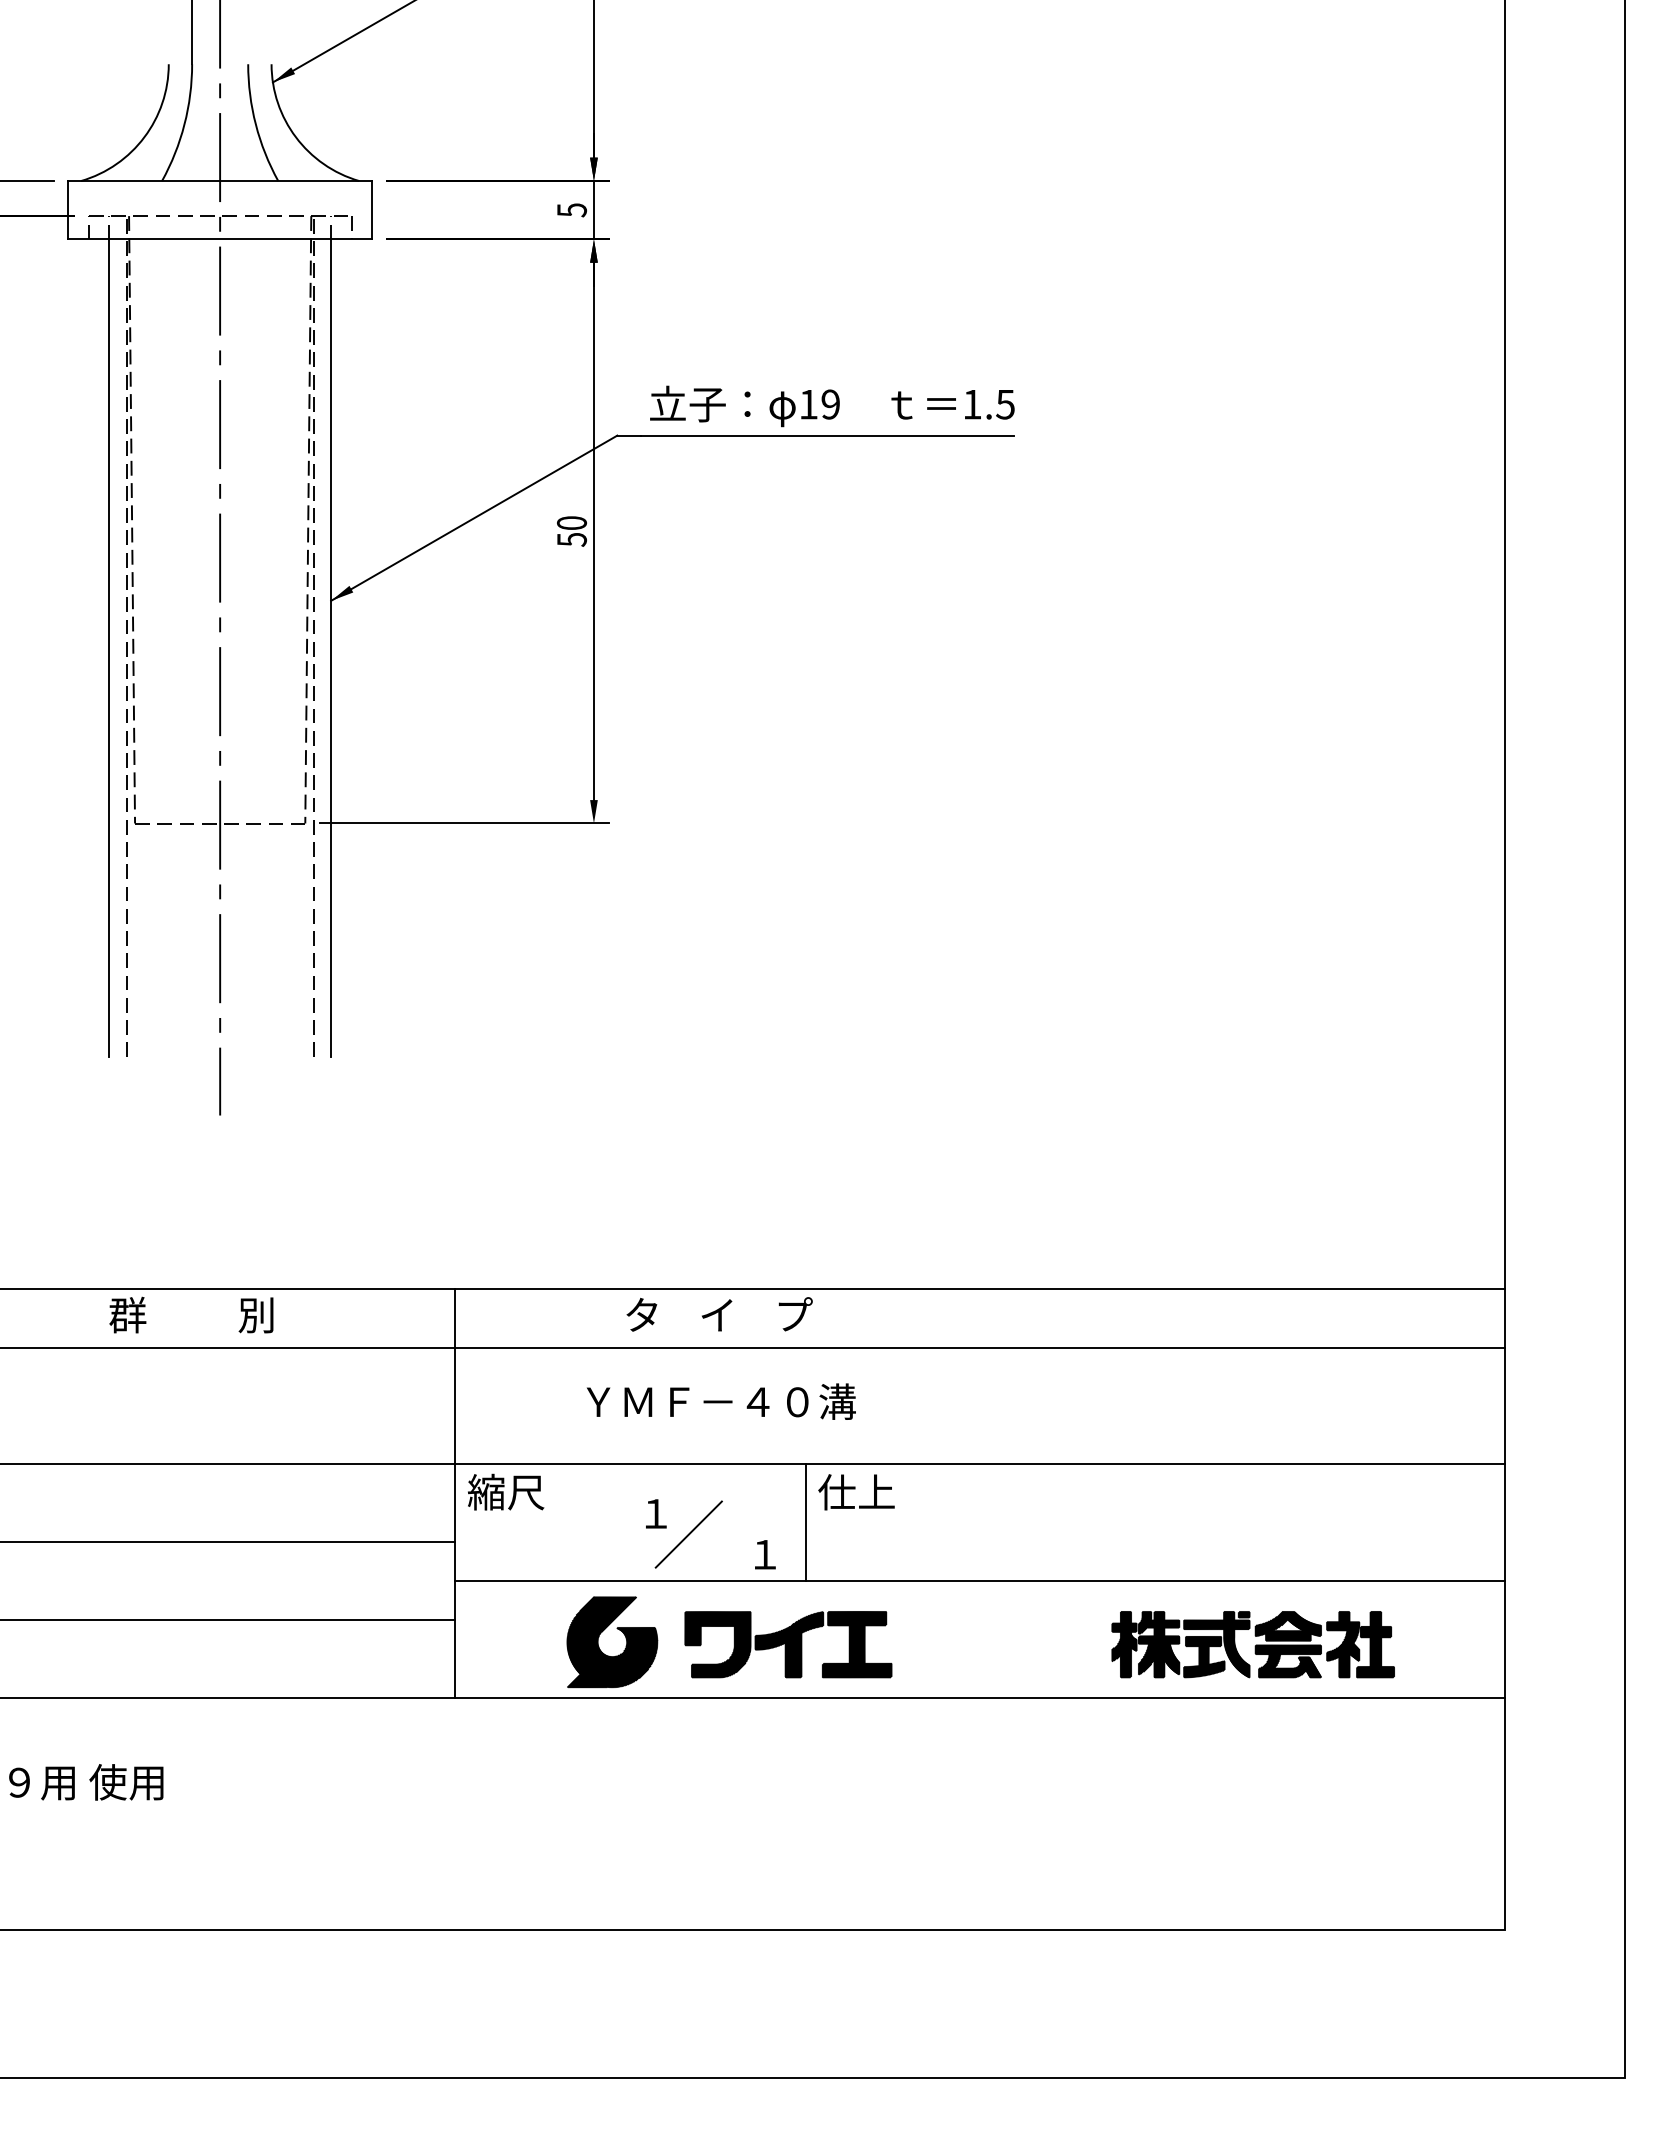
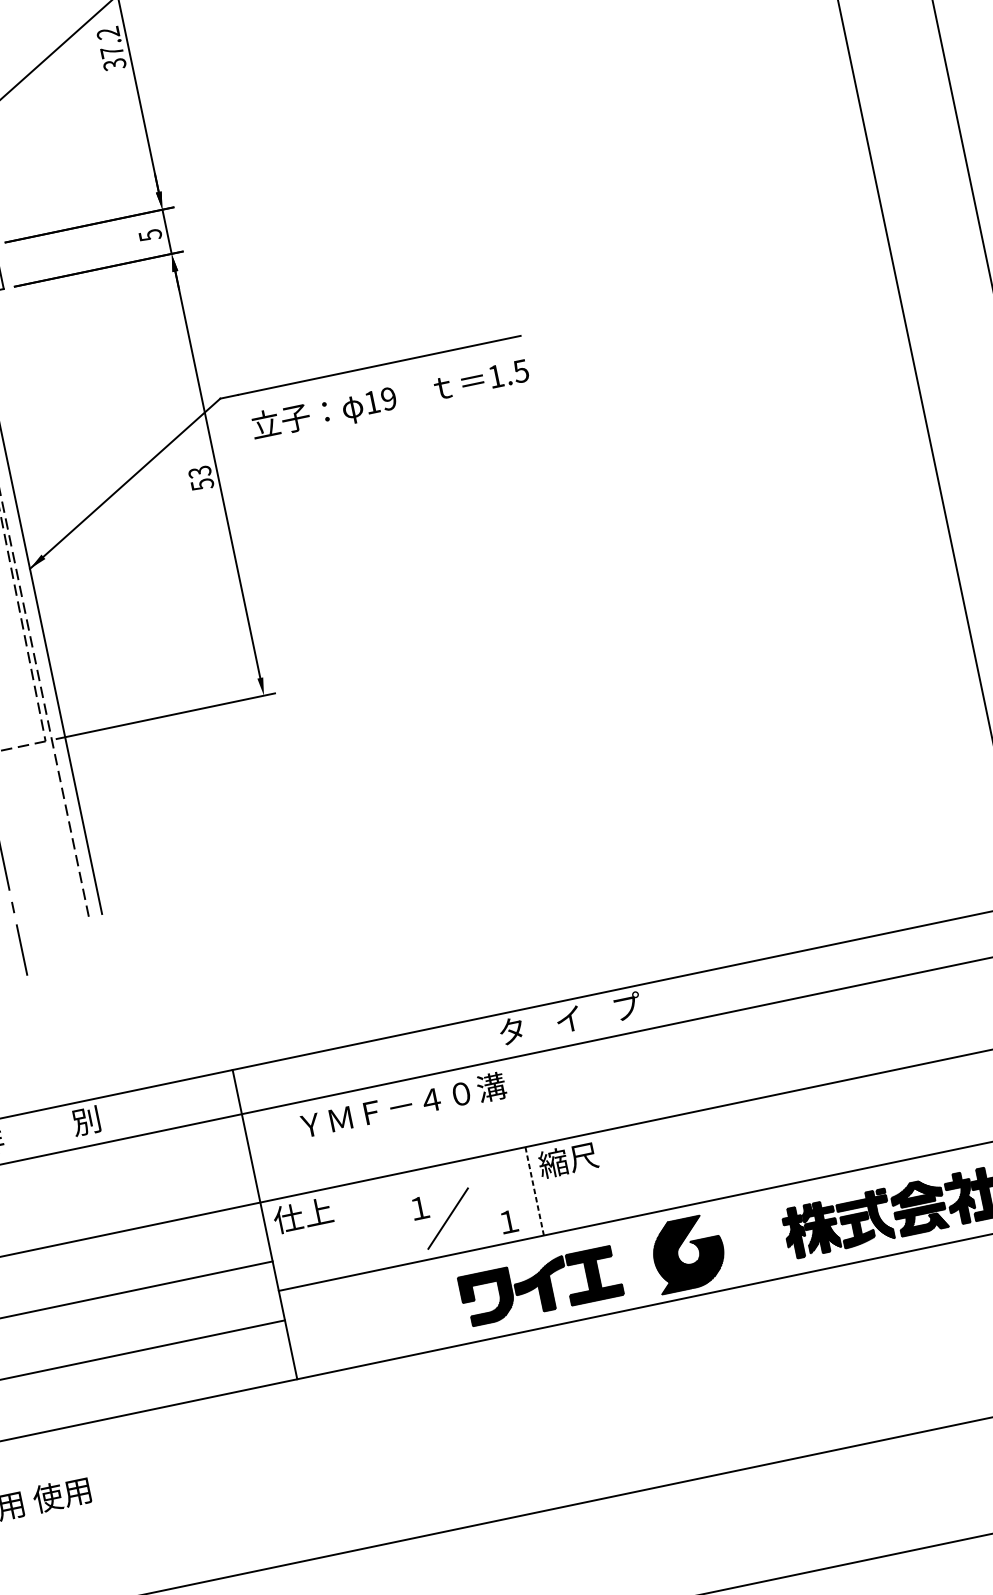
text: (832, 406) -> (390, 400), moved
text: (571, 523) -> (199, 472), 50 -> 53
text: (719, 1314) -> (570, 1018), moved
text: (720, 1401) -> (402, 1105), moved
text: (505, 1491) -> (302, 1215), 縮尺 -> 仕上
text: (856, 1491) -> (568, 1159), 仕上 -> 縮尺
line: (805, 1523) -> (534, 1191), solid -> dashed
part: (609, 1655) -> (688, 1263), moved

